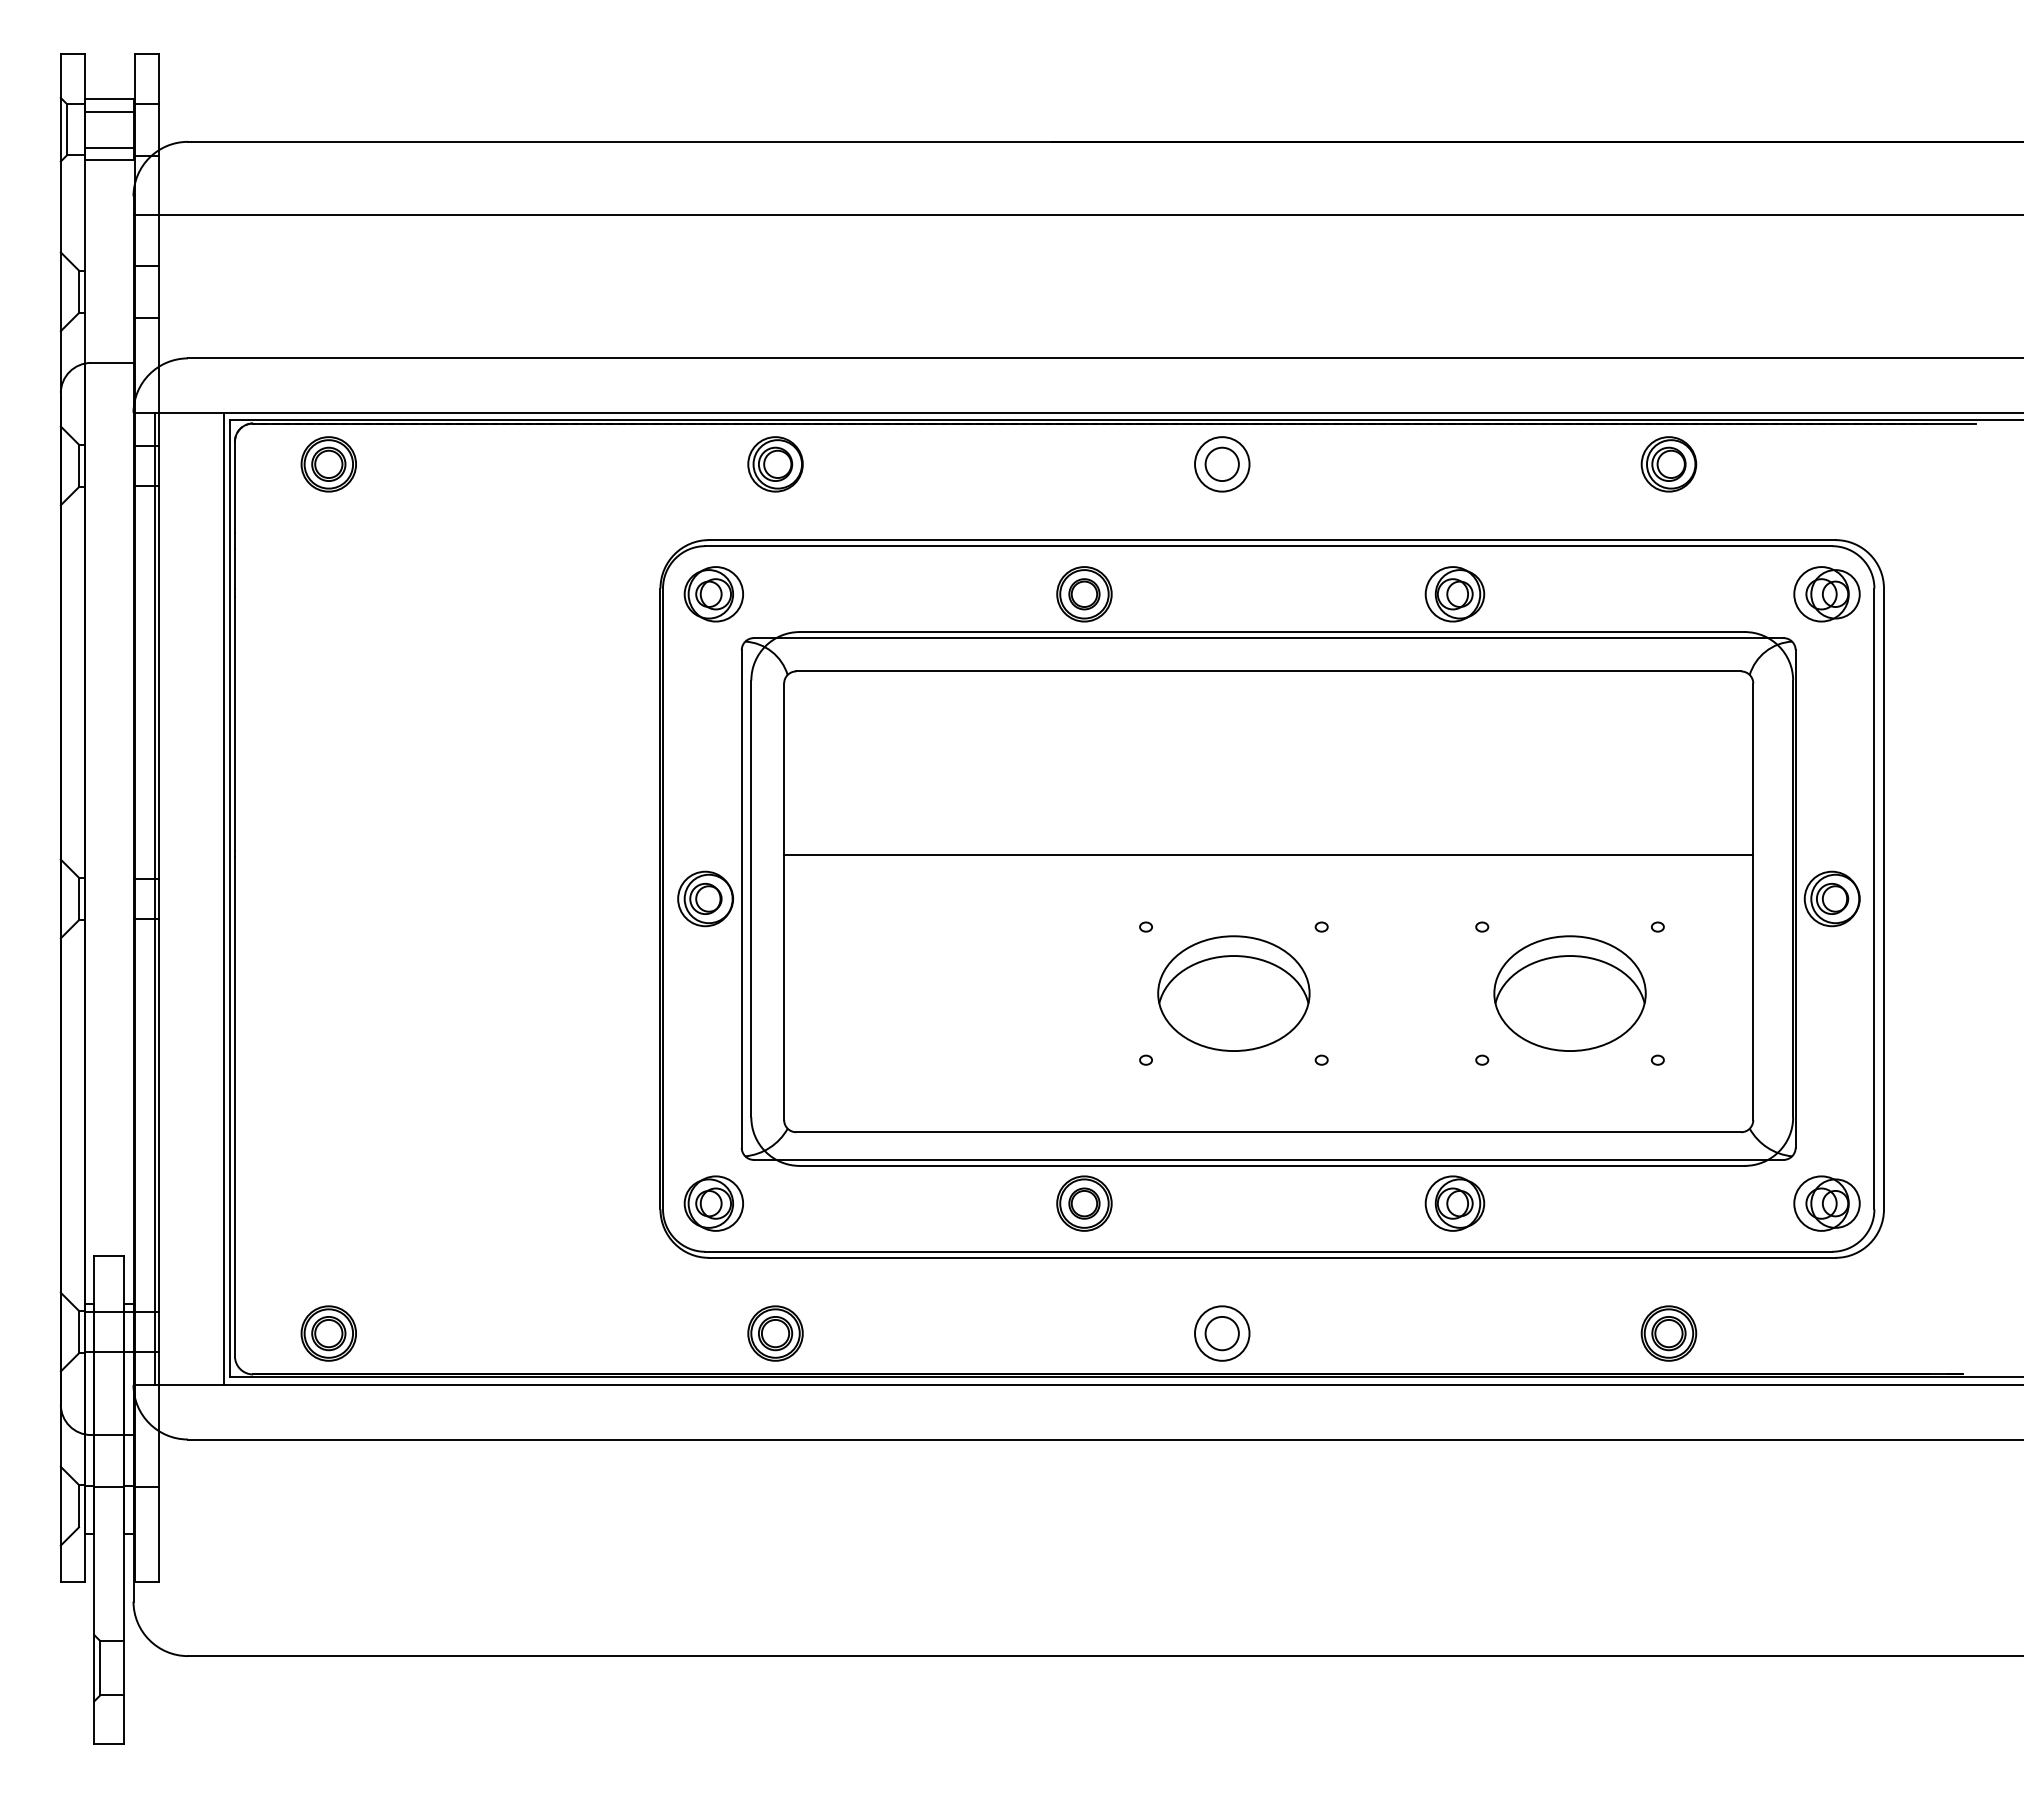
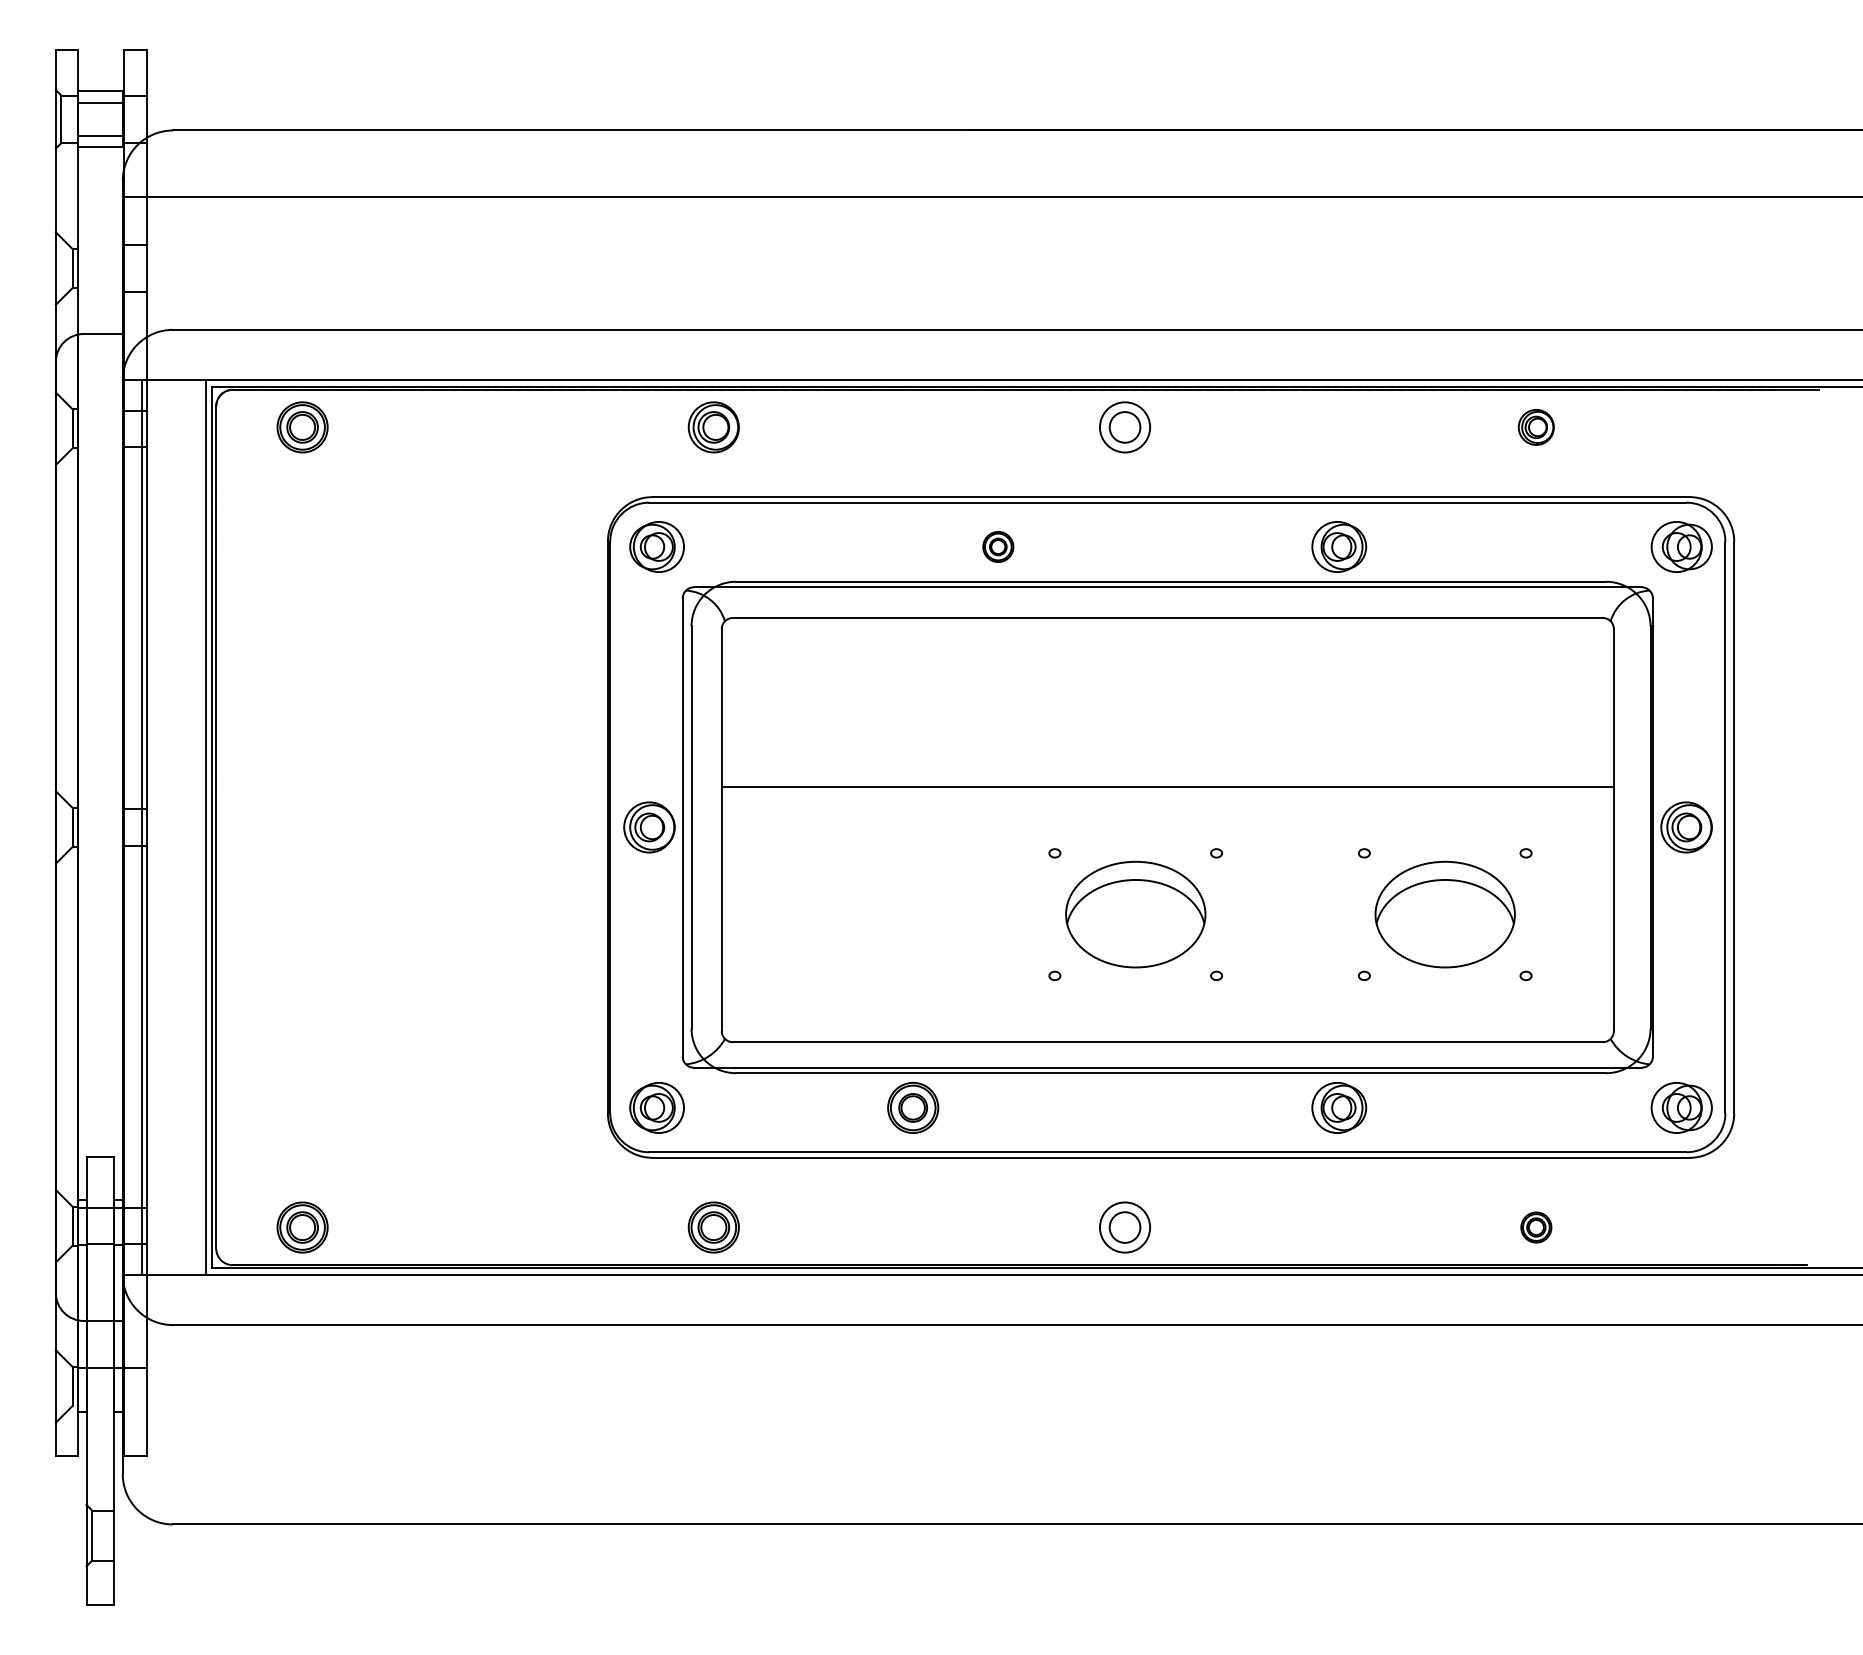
part: (1669, 464) -> (1536, 427), size x0.7
part: (1084, 593) -> (998, 546), size x0.6
part: (1084, 1203) -> (913, 1107), moved
part: (1669, 1333) -> (1536, 1227), size x0.6

